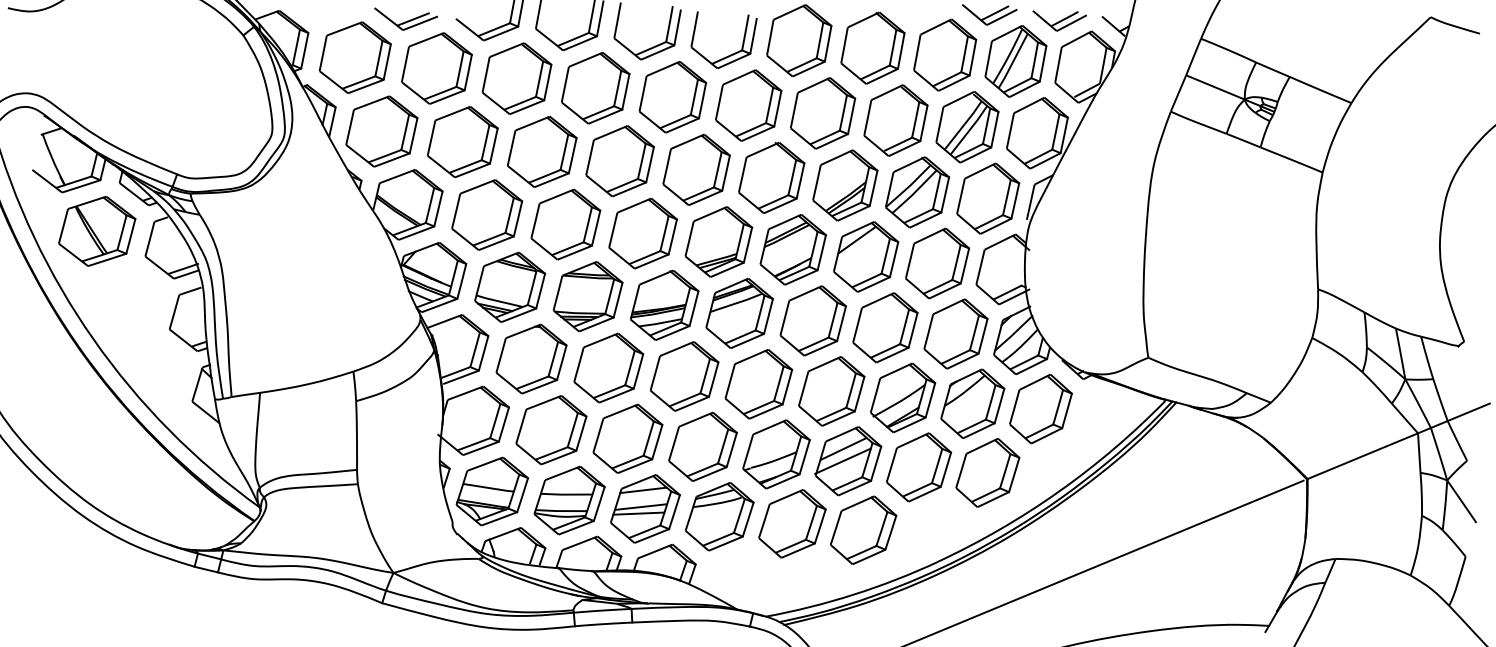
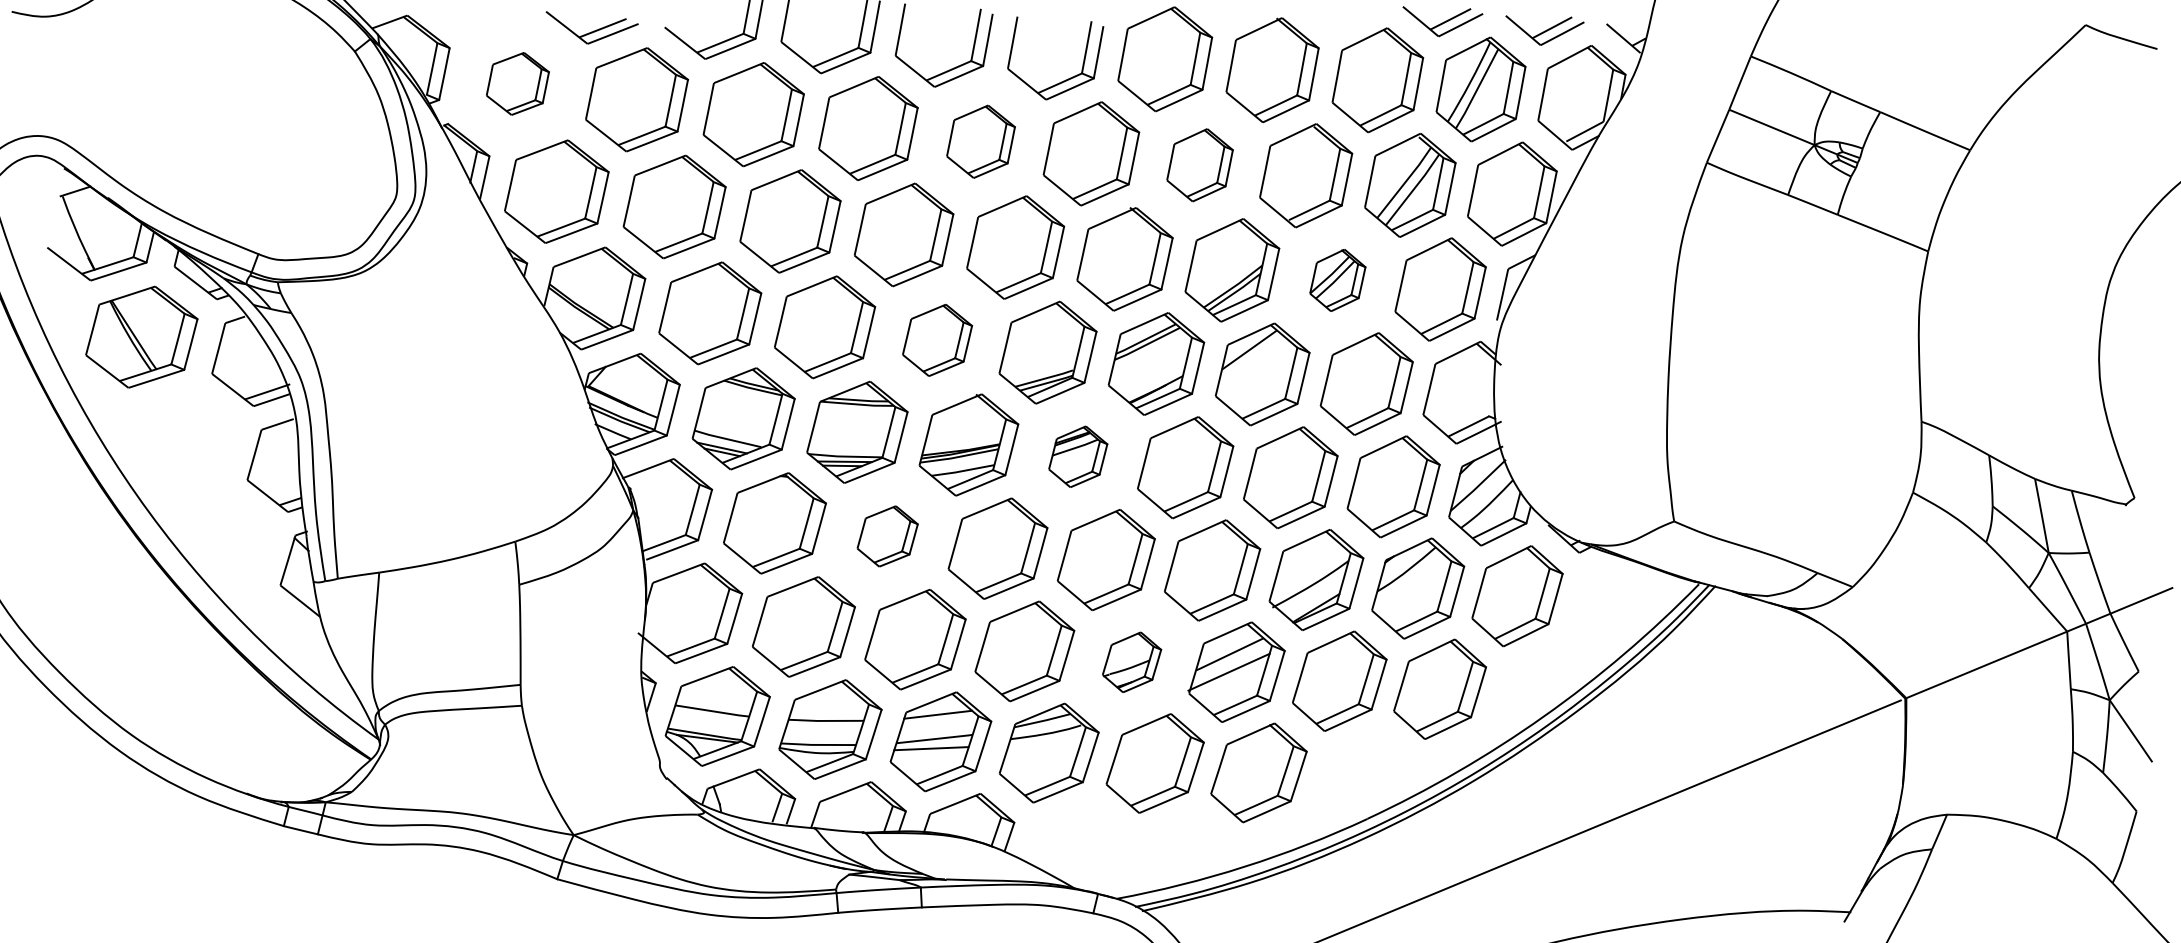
part: (354, 57) -> (516, 83), size x0.6
part: (672, 97) -> (980, 142), size x0.7
part: (823, 113) -> (1200, 165), size x0.7
part: (917, 192) -> (1337, 280), size x0.6
part: (642, 233) -> (936, 340), size x0.7
part: (739, 313) -> (1078, 456), size x0.6
part: (608, 367) -> (887, 535), size x0.6
part: (776, 454) -> (1132, 662), size x0.6

